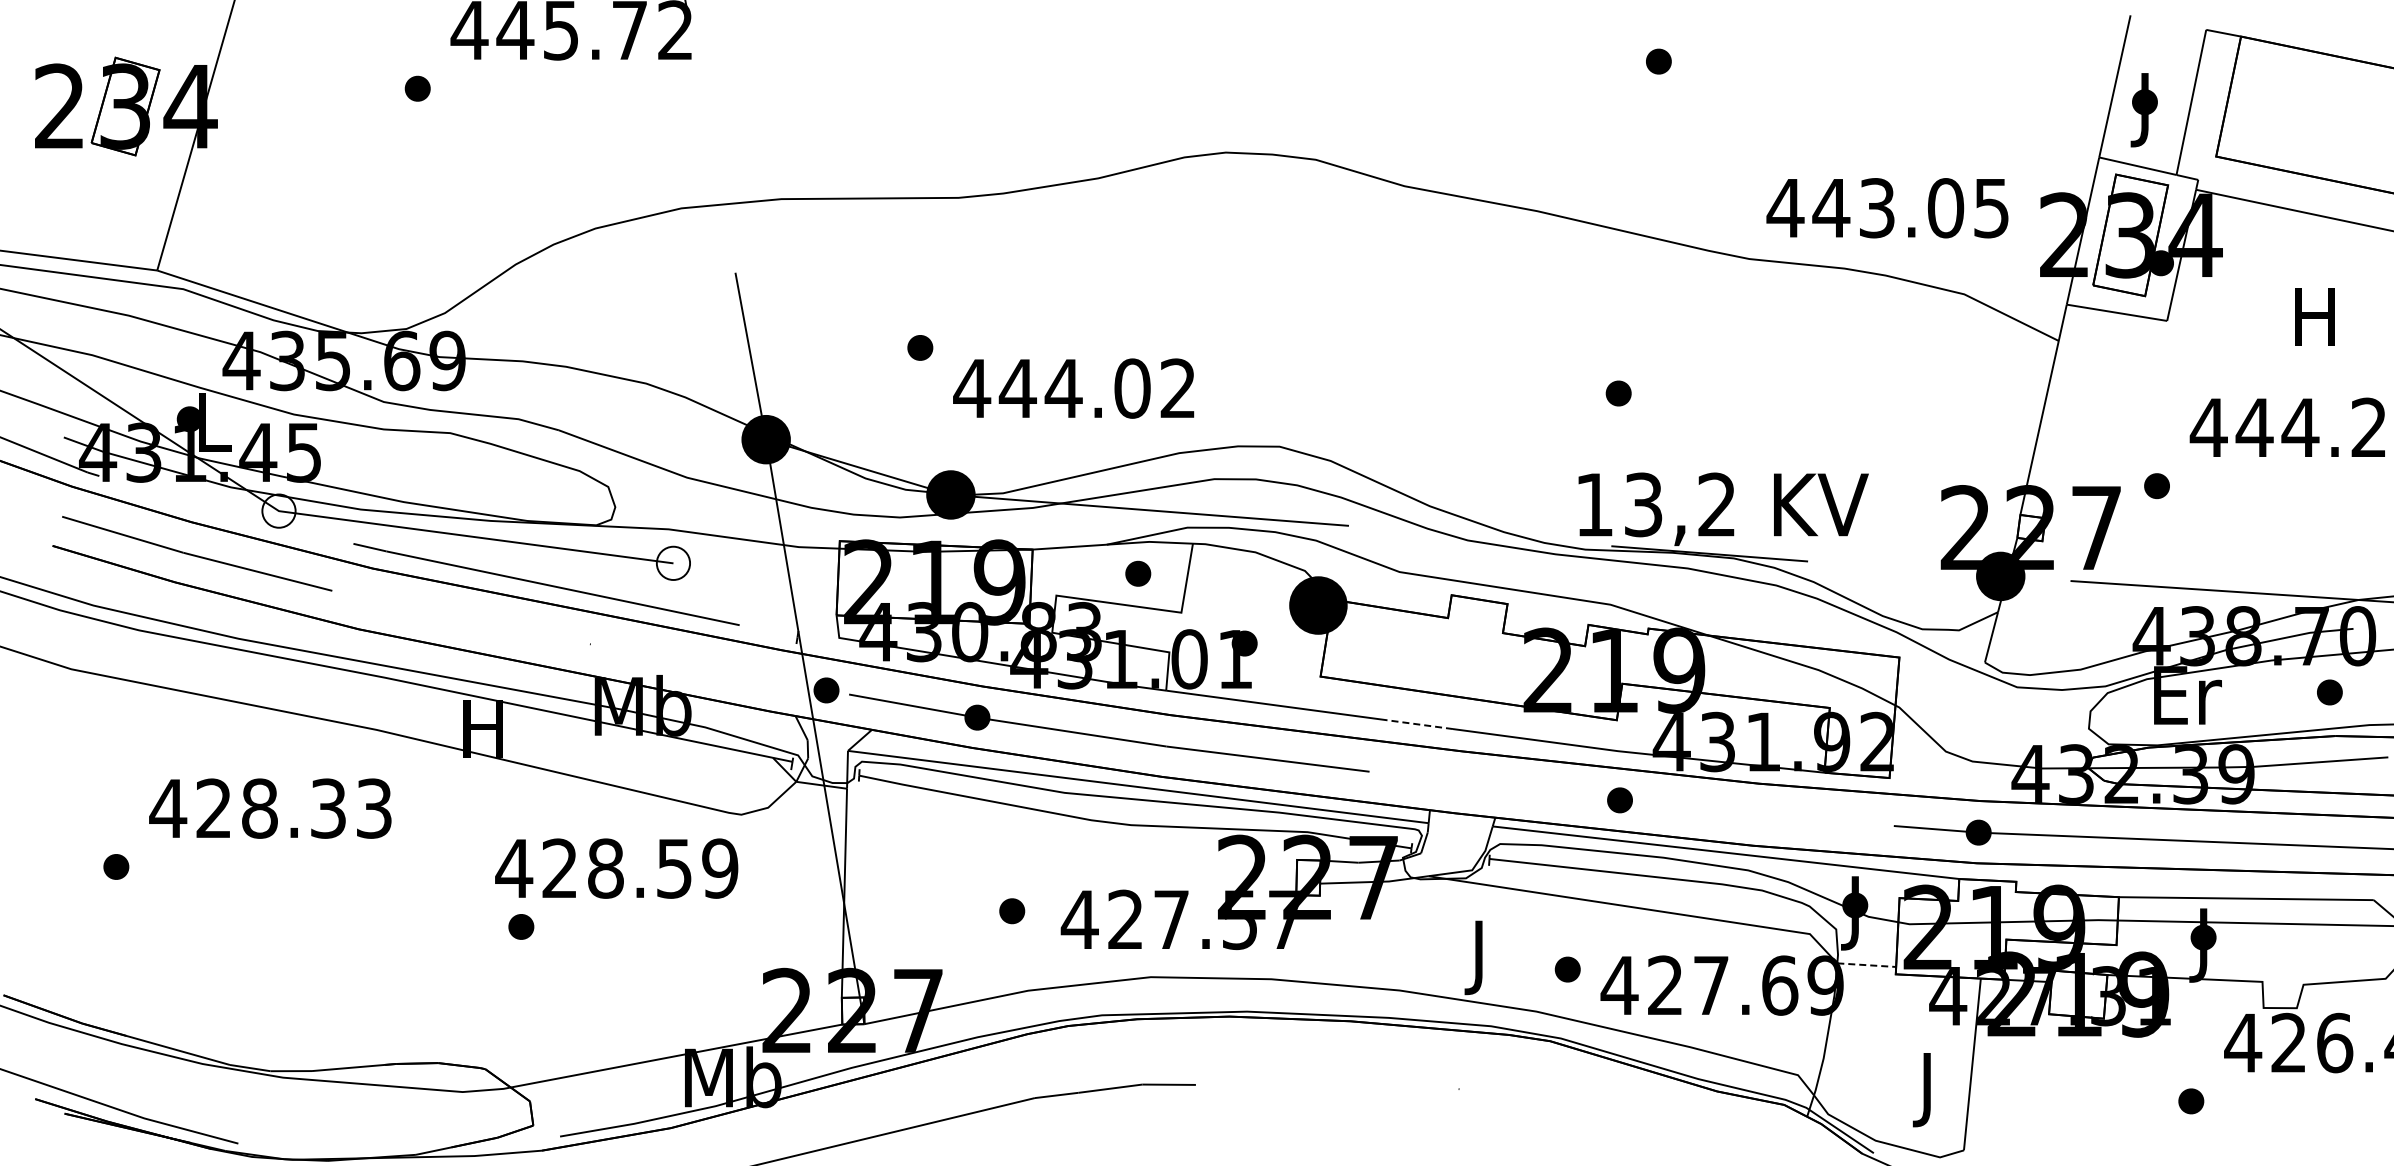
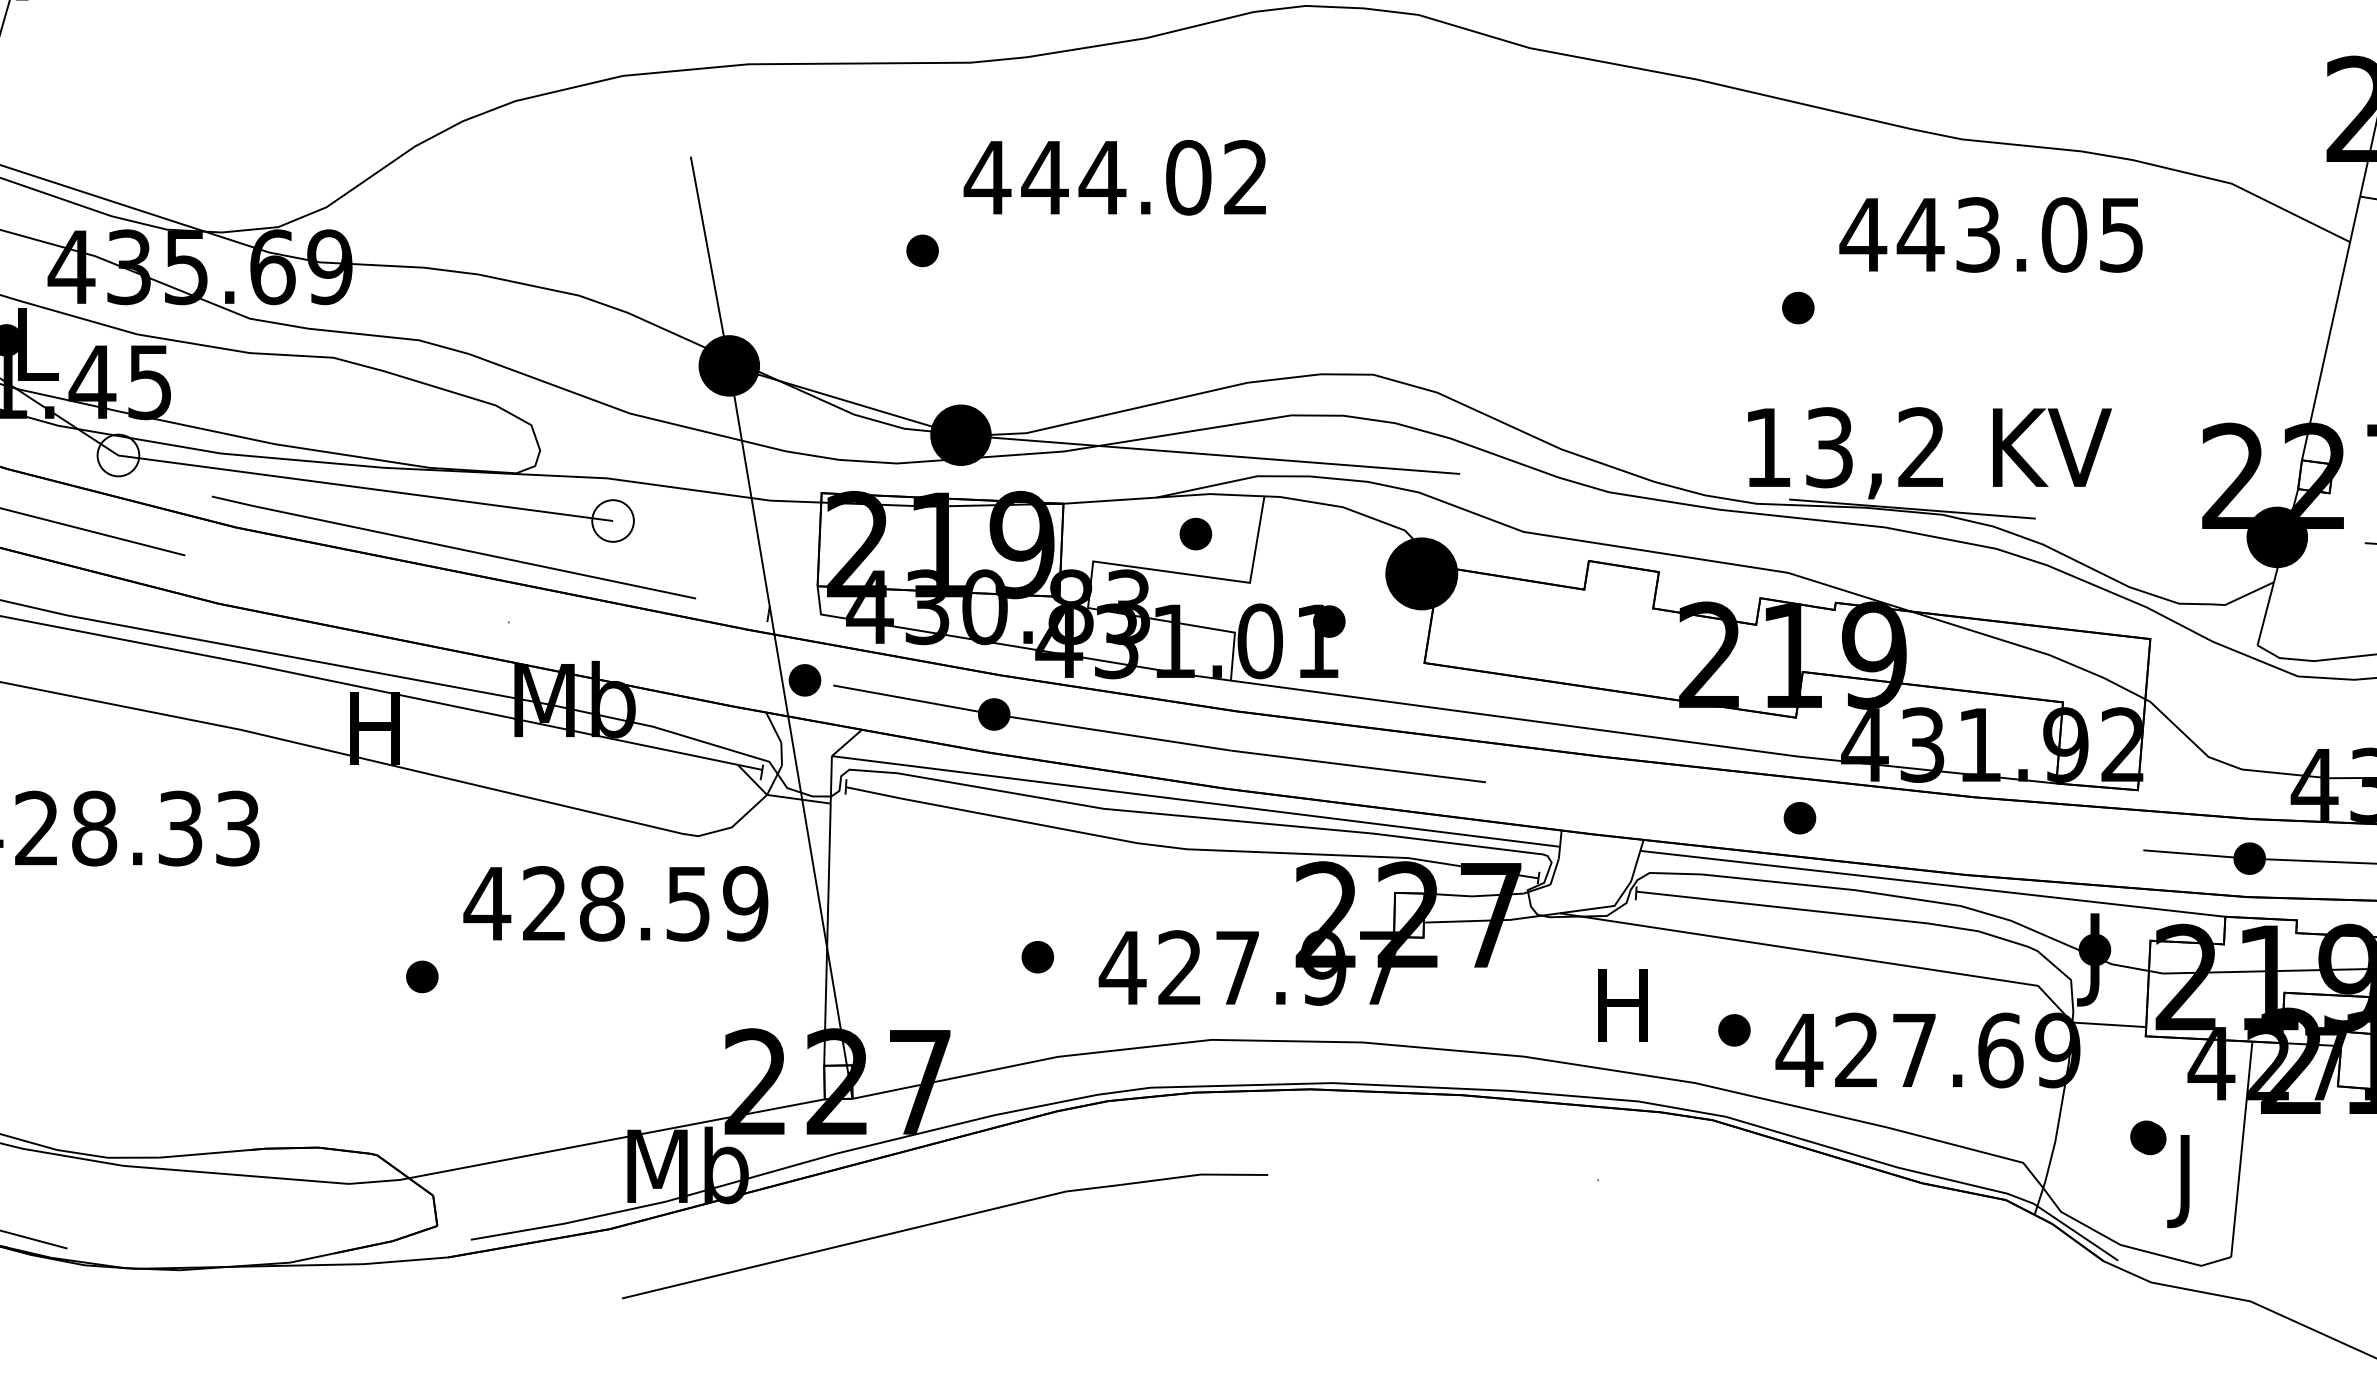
text: (1887, 208) -> (1991, 235), moved
text: (1073, 388) -> (1114, 177), moved
line: (1419, 724) -> (1548, 723), dashed -> solid
text: (616, 868) -> (615, 903), moved
text: (1240, 919) -> (1324, 967), 427.57 -> 427.97
text: (1478, 957) -> (1622, 1015), J -> H
line: (1867, 965) -> (2110, 1025), dashed -> solid
part: (1897, 1054) -> (2147, 1136), added

